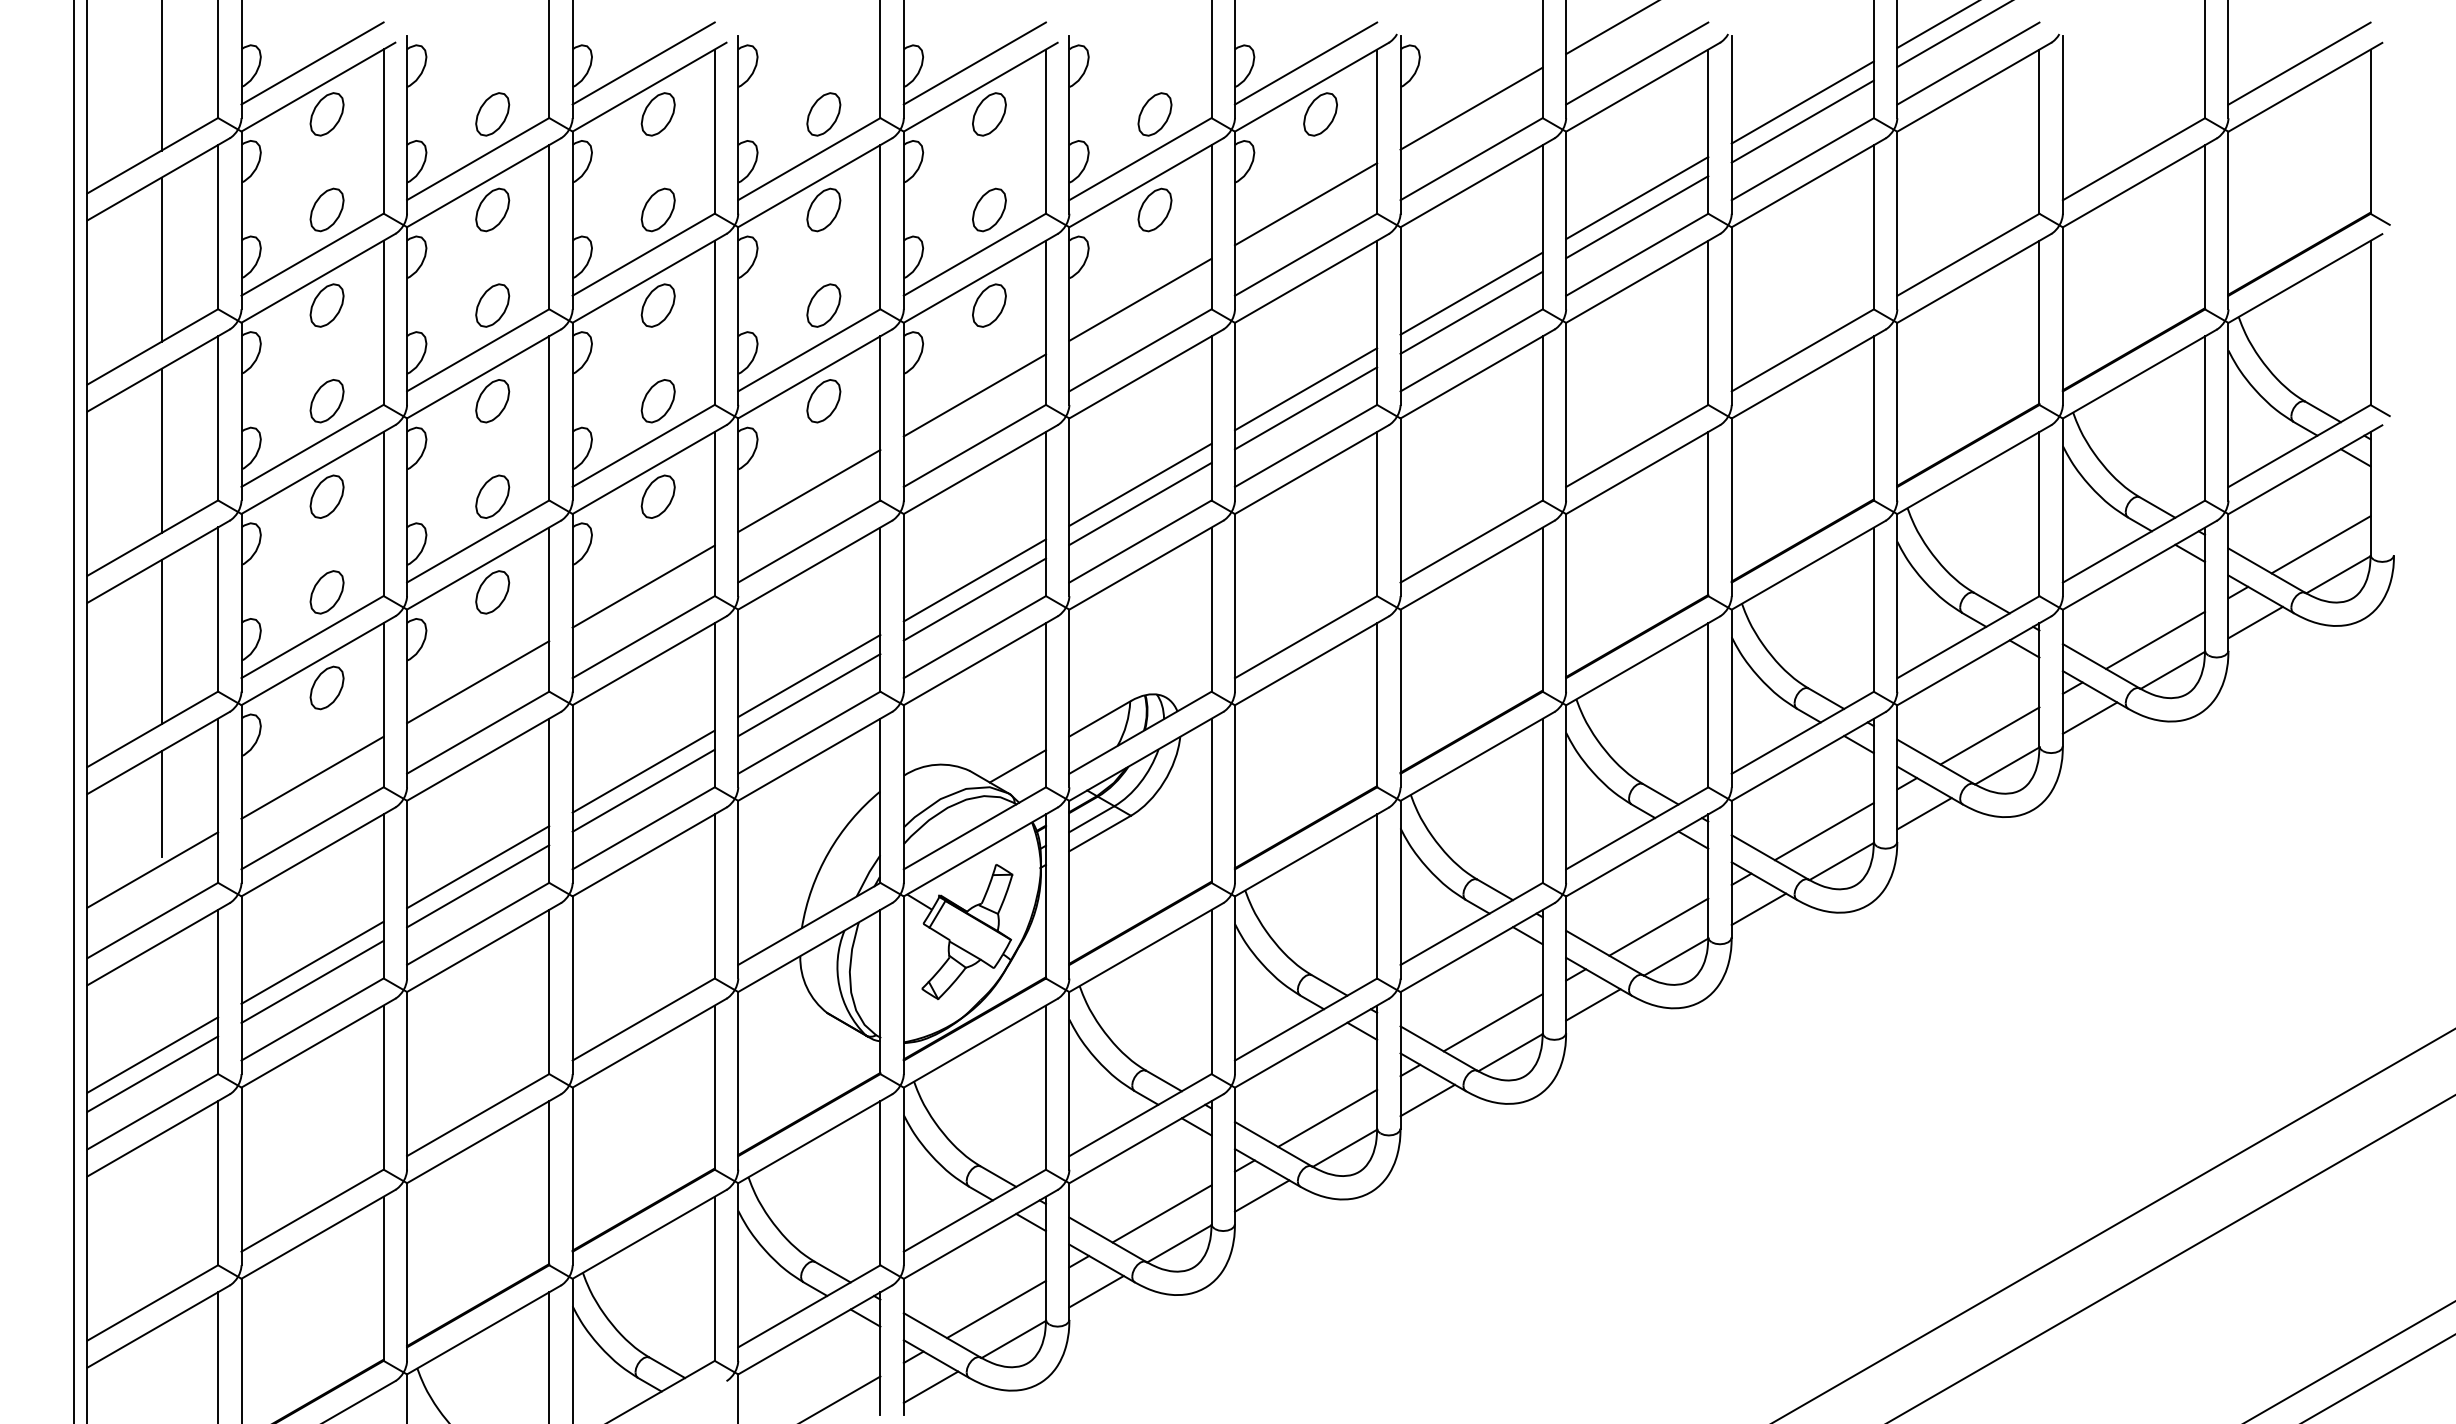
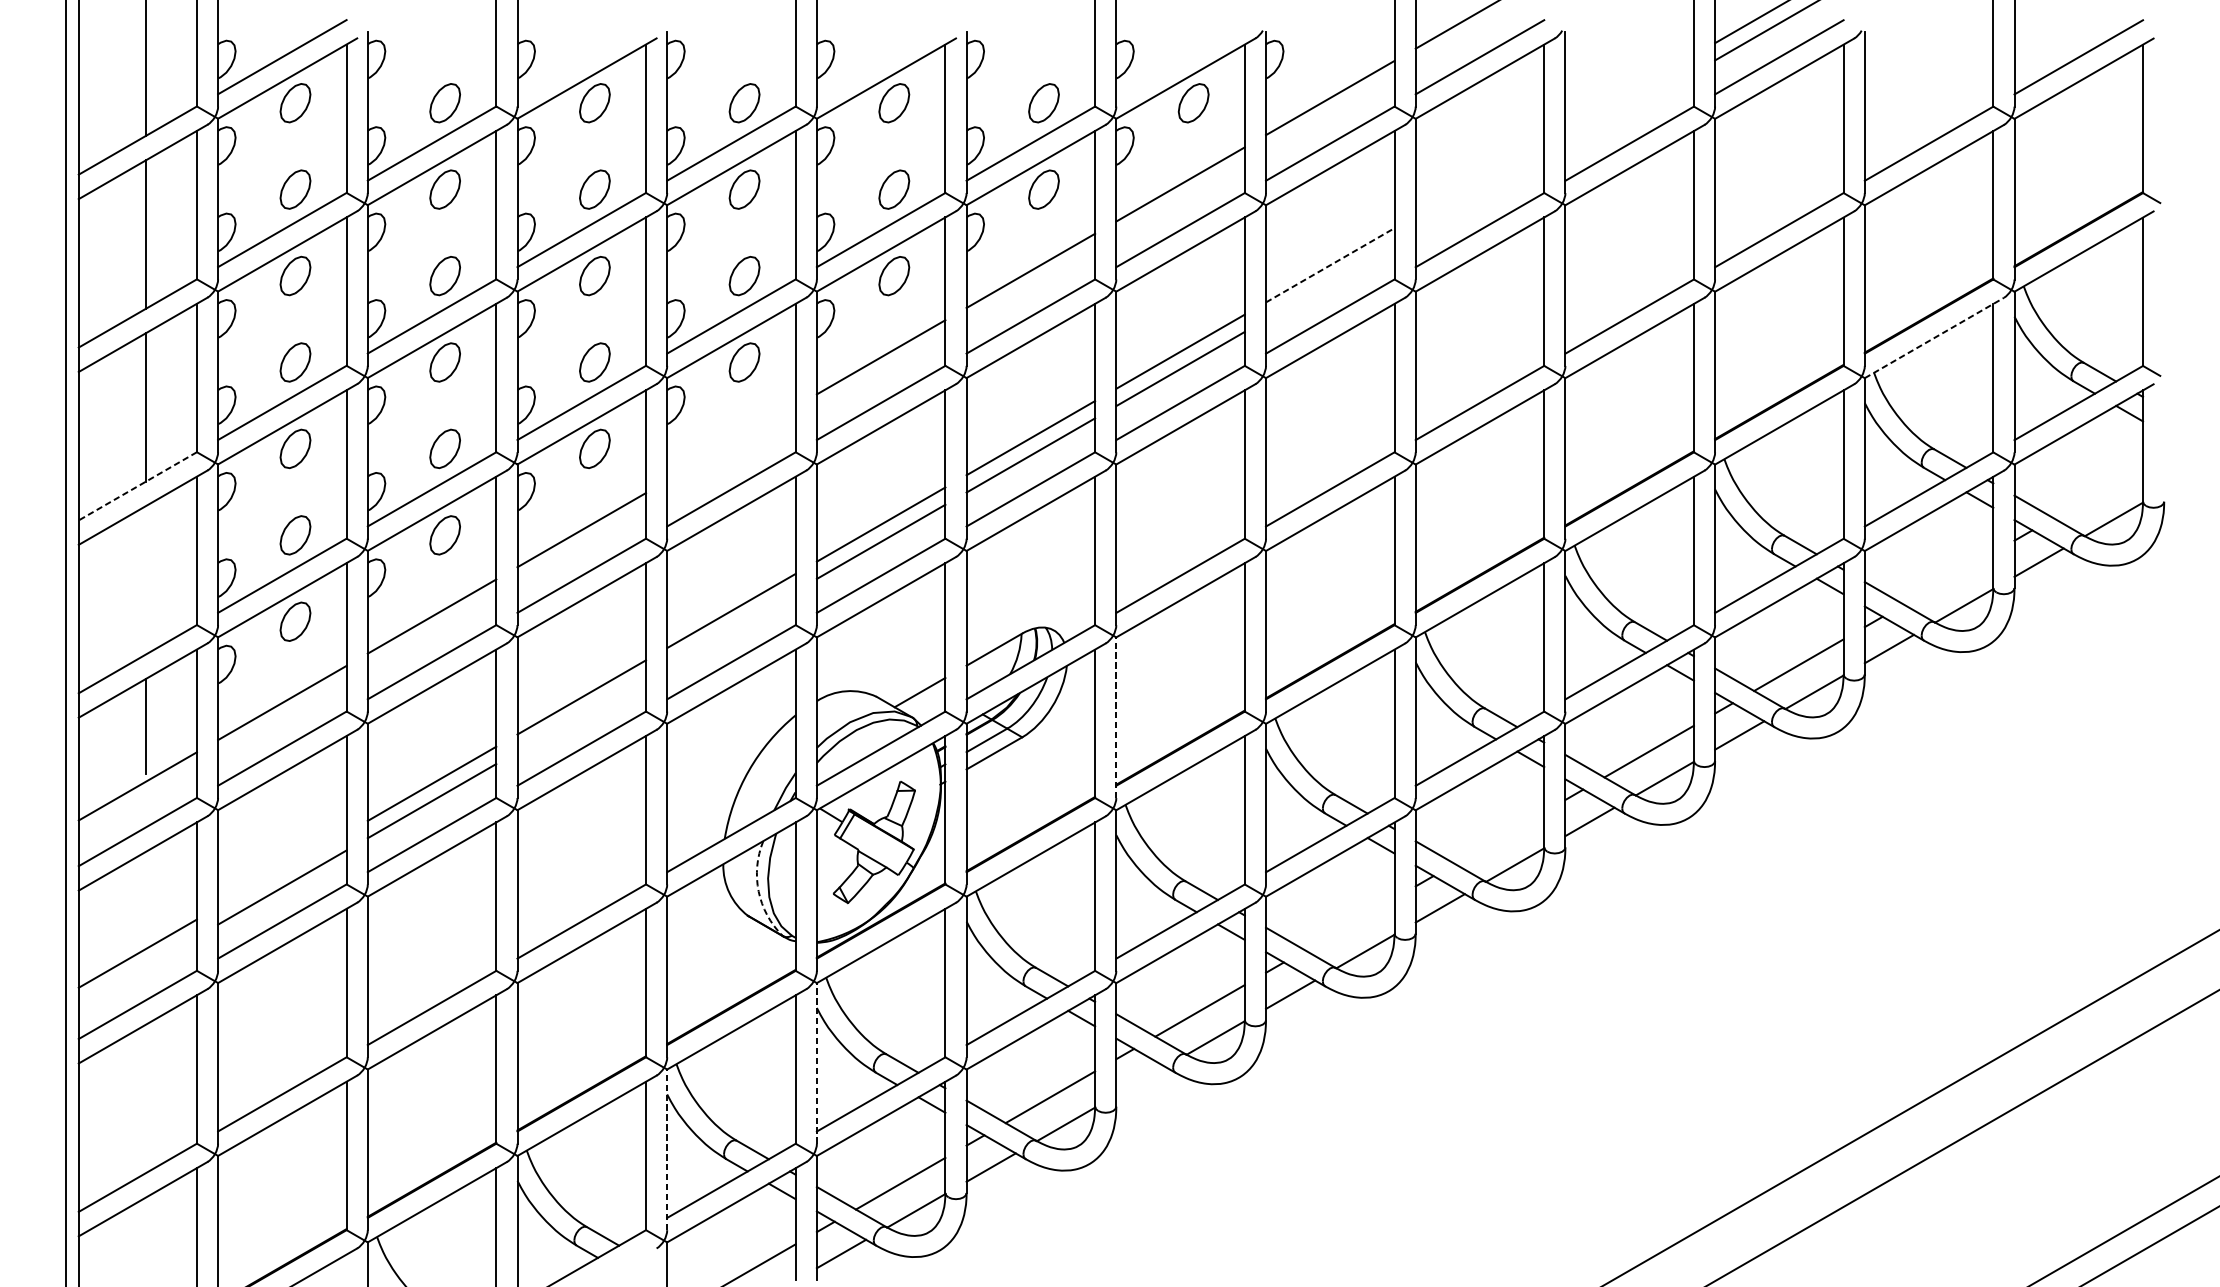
line: (643, 63) -> (581, 57), removed
line: (974, 63) -> (880, 57), removed
line: (1305, 63) -> (1180, 57), removed
line: (1802, 102) -> (1629, 92), removed
line: (1802, 121) -> (1629, 109), removed
line: (1637, 198) -> (1480, 179), removed
line: (1637, 217) -> (1480, 196), removed
line: (1472, 293) -> (1331, 265), solid -> dashed
line: (1471, 312) -> (1330, 282), removed
line: (2139, 374) -> (1934, 338), solid -> dashed
line: (809, 491) -> (731, 444), removed
line: (152, 538) -> (137, 486), solid -> dashed
line: (2320, 544) -> (2097, 492), removed
line: (2155, 639) -> (1948, 577), removed
line: (161, 642) -> (145, 580), removed
line: (809, 695) -> (731, 628), removed
line: (643, 790) -> (581, 714), removed
line: (1234, 794) -> (1115, 718), solid -> dashed
line: (1658, 926) -> (1499, 837), removed
line: (312, 962) -> (282, 869), removed
arc: (839, 986) -> (758, 891), solid -> dashed
line: (1492, 1022) -> (1349, 924), removed
line: (152, 1073) -> (137, 970), removed
line: (903, 1176) -> (816, 1063), solid -> dashed
line: (1261, 1195) -> (1140, 1080), removed
line: (738, 1272) -> (667, 1150), solid -> dashed

